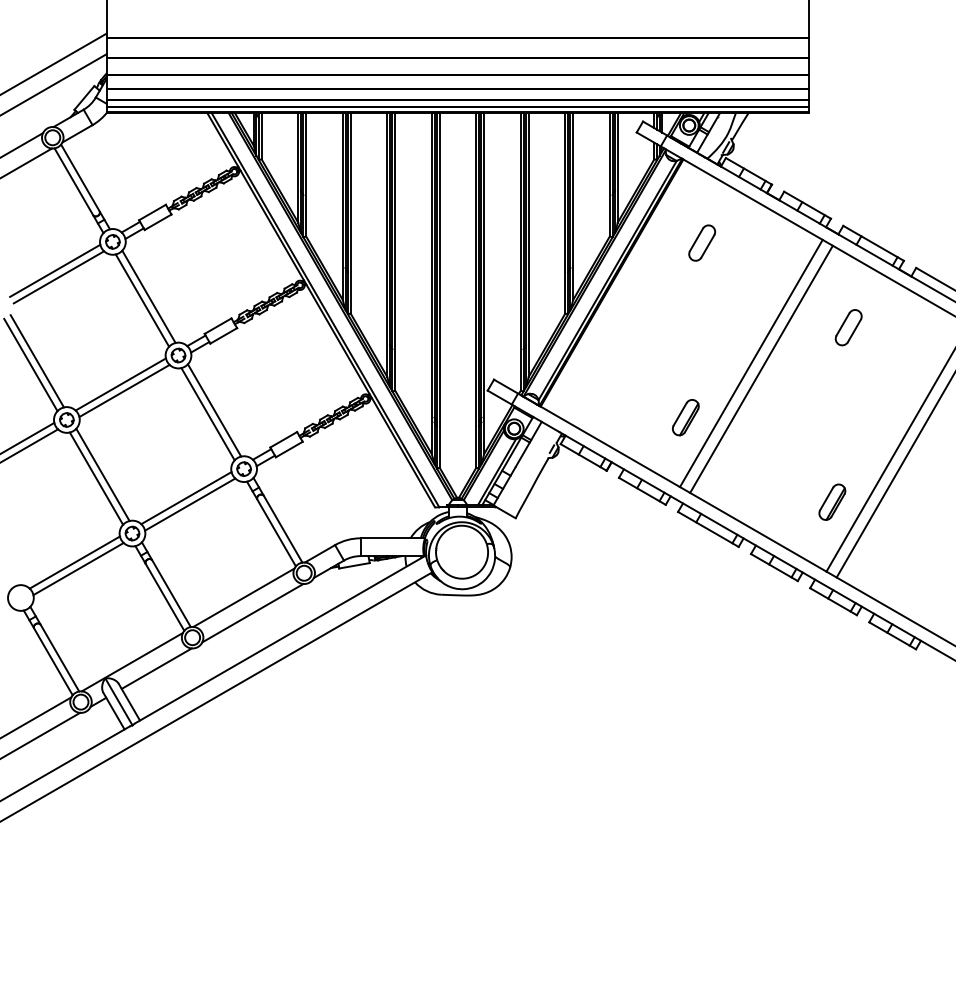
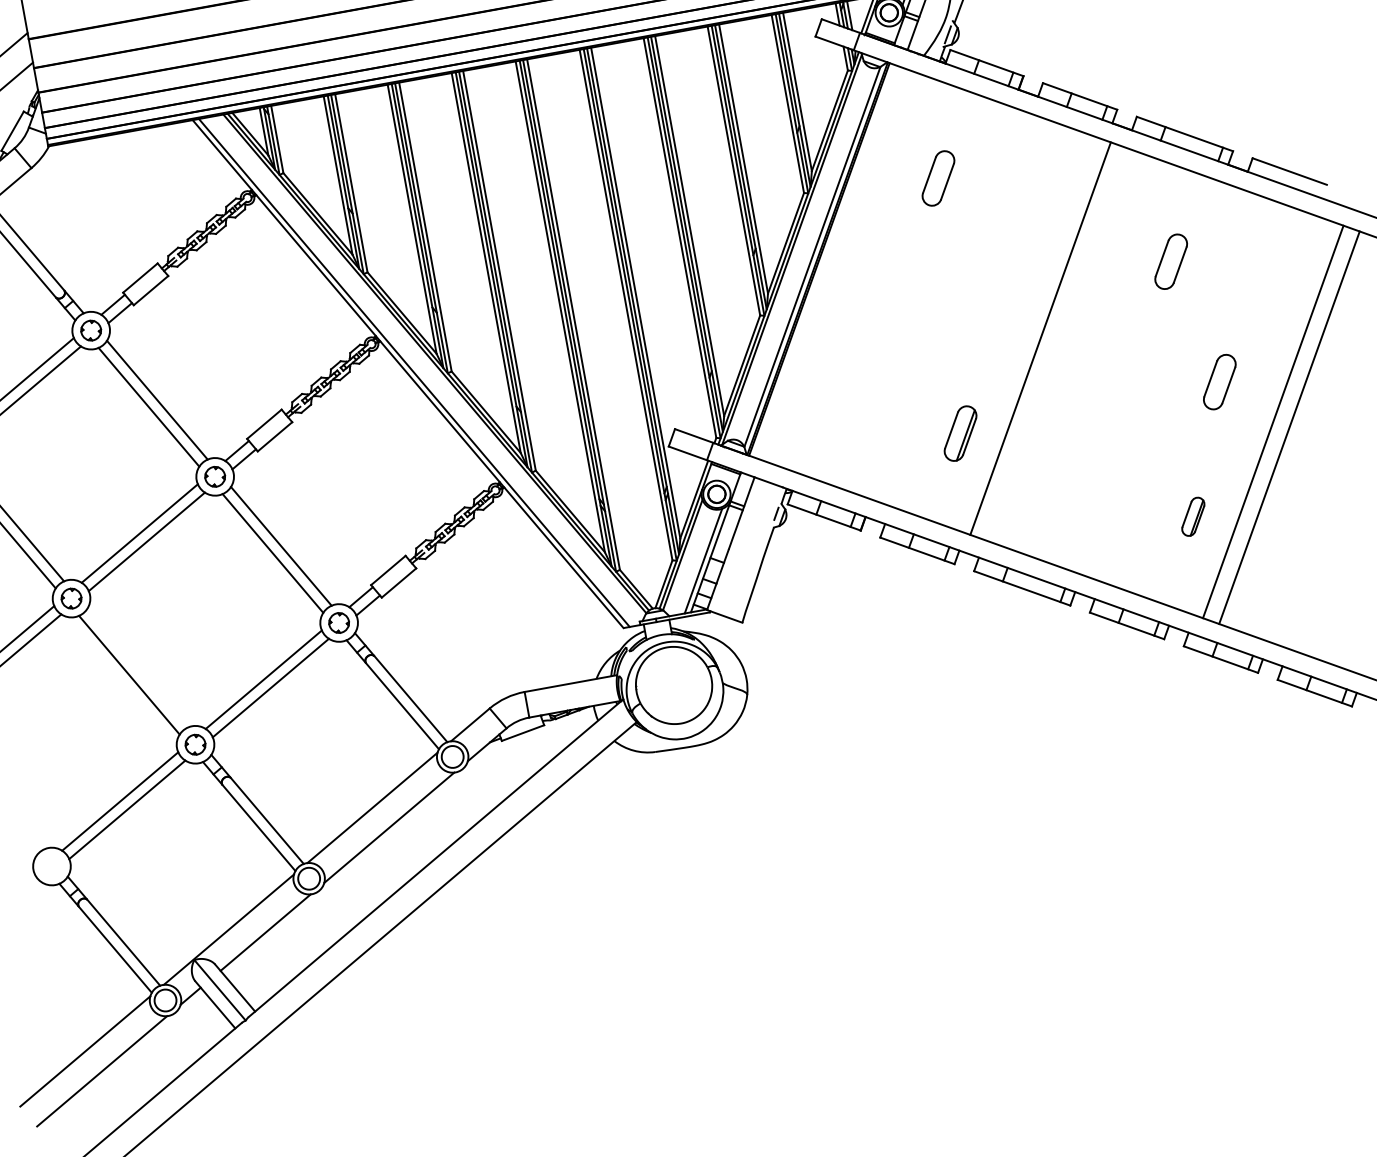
line: (761, 368) -> (1056, 343), removed
part: (866, 414) -> (1219, 381), added
line: (102, 474) -> (136, 667), removed
part: (832, 501) -> (1193, 515), size x0.7

